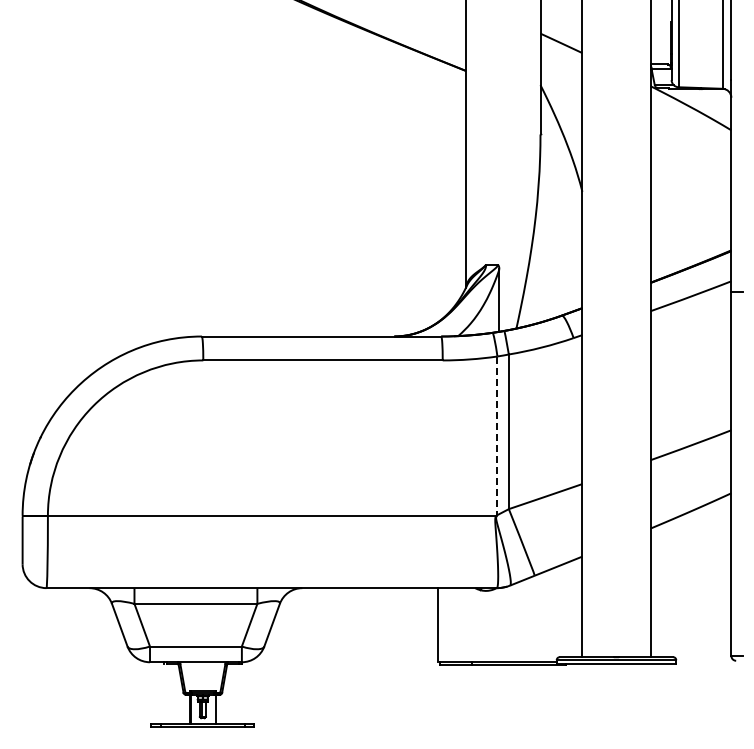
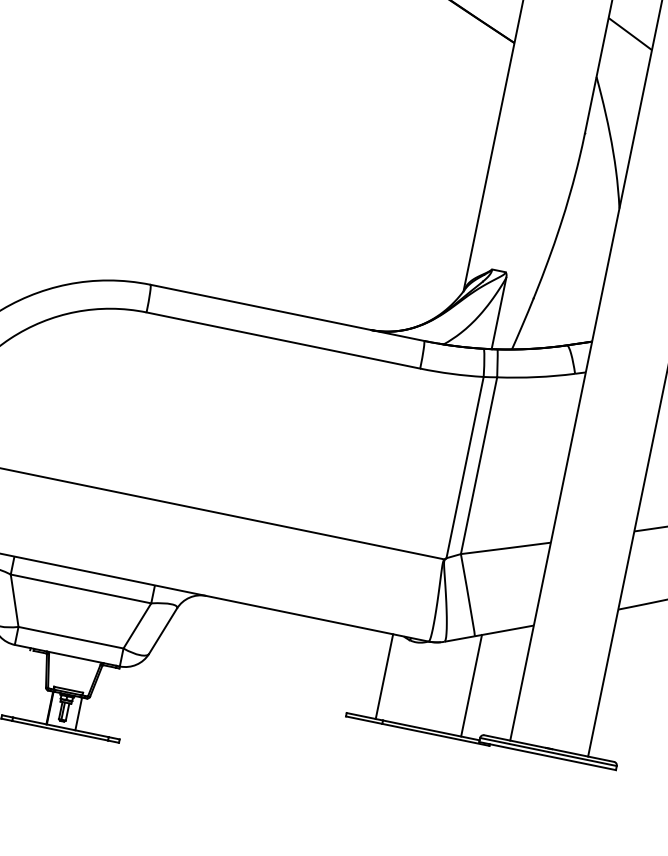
line: (497, 436) -> (464, 468), dashed -> solid
line: (540, 617) -> (471, 685), added
line: (437, 625) -> (384, 676), moved

